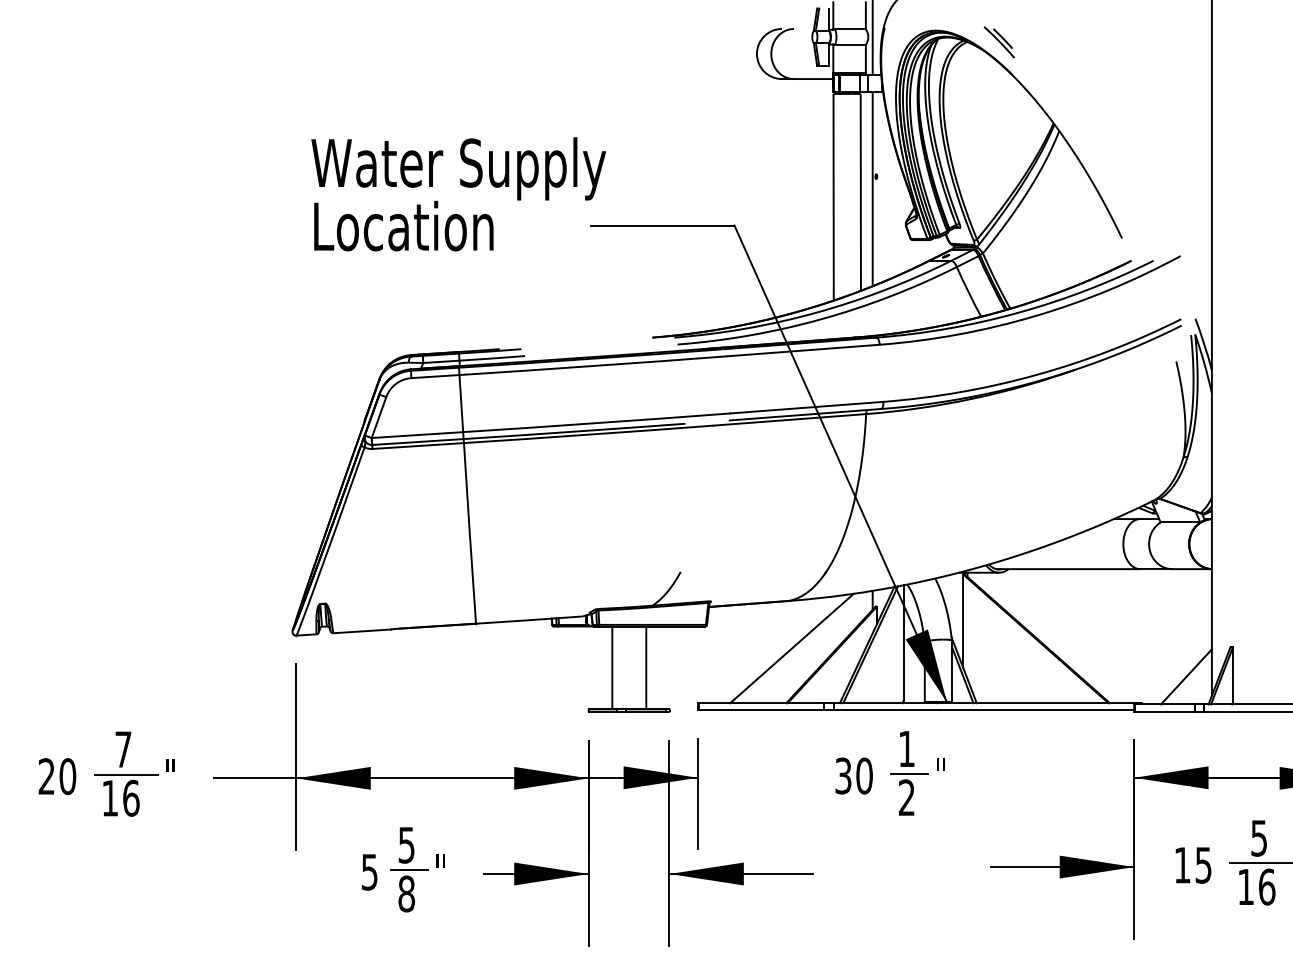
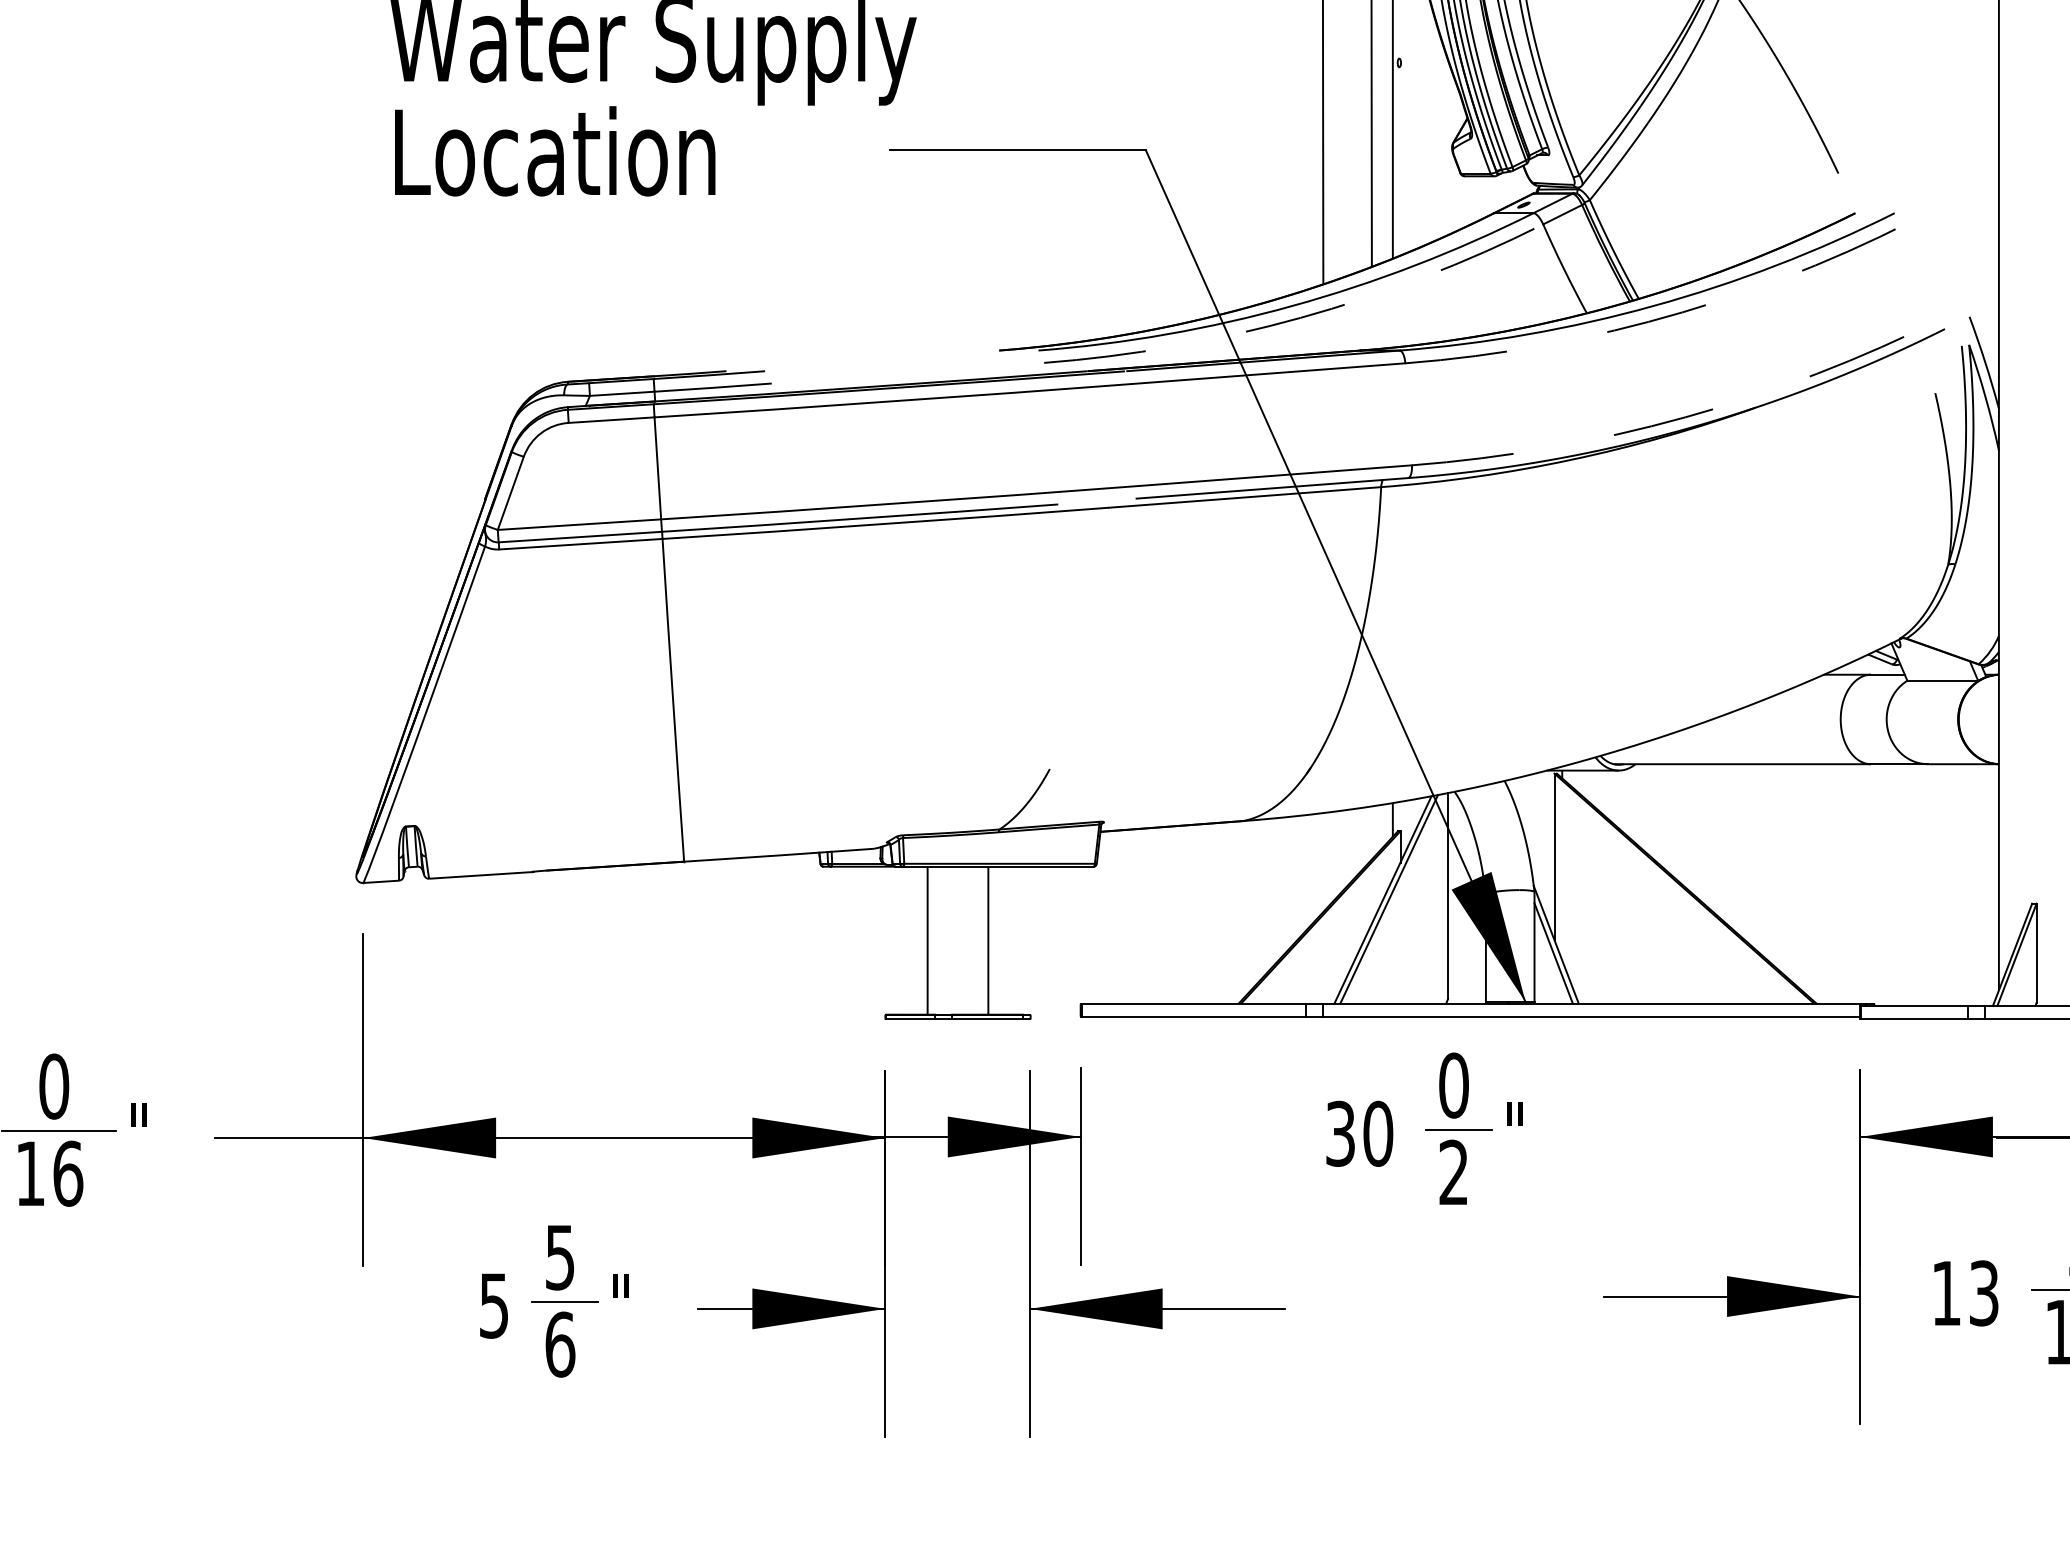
arc: (1034, 316) -> (1681, 312), solid -> dashed
arc: (820, 319) -> (1299, 318), solid -> dashed
arc: (1036, 375) -> (1685, 418), solid -> dashed
line: (791, 648) -> (1247, 905), removed
line: (1186, 676) -> (1953, 956), removed
text: (906, 748) -> (1453, 1084), 1 -> 0
text: (123, 749) -> (54, 1086), 7 -> 0
text: (1203, 864) -> (1983, 1291), 15 -> 13
text: (406, 893) -> (559, 1343), 8 -> 6

